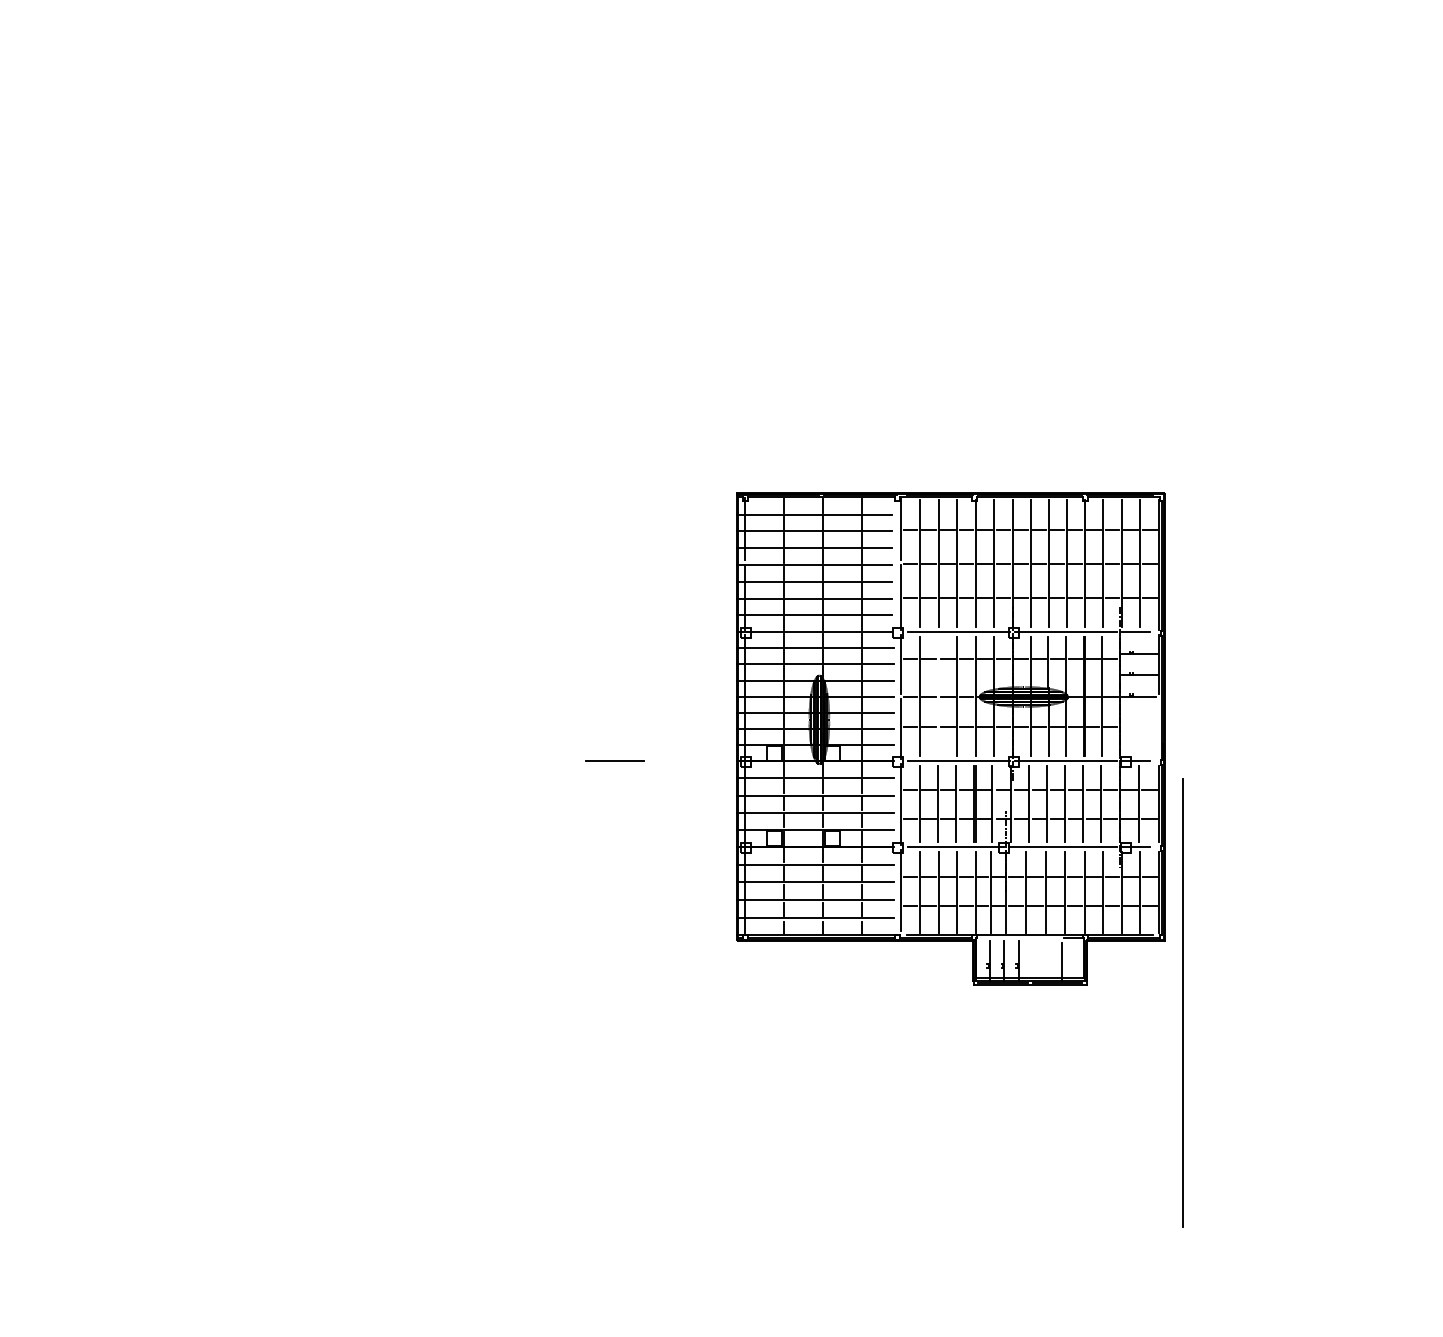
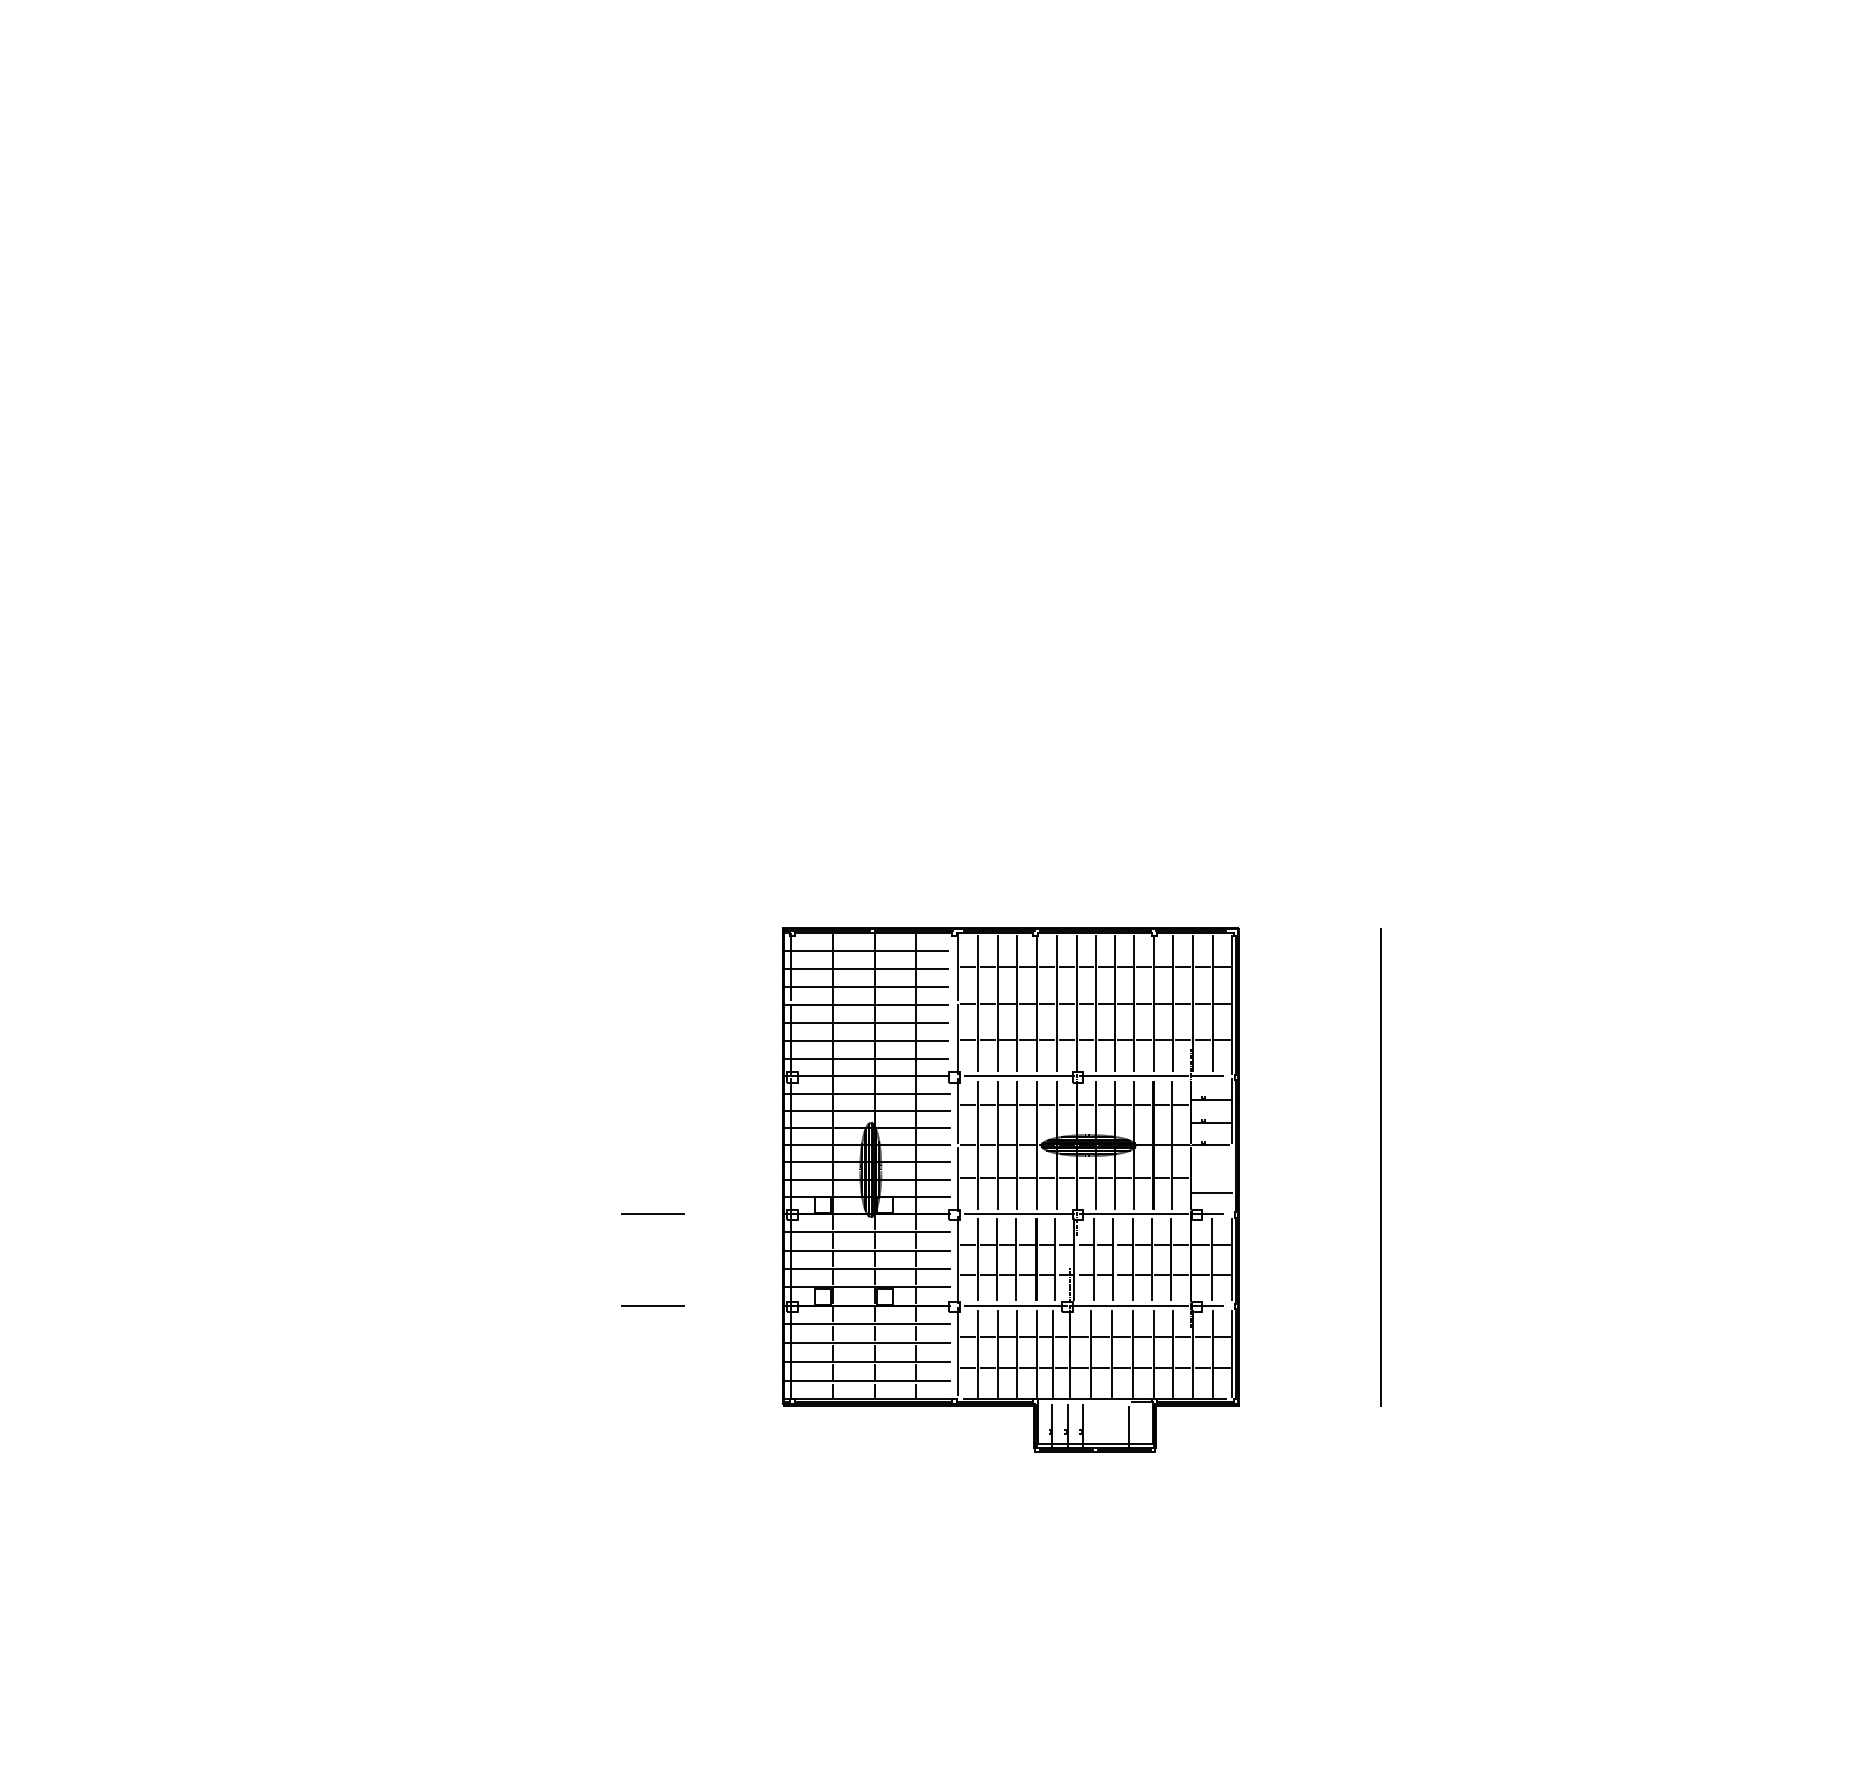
line: (938, 695) -> (997, 1144), added
line: (1140, 741) -> (1212, 1192), added
line: (615, 847) -> (653, 1305), added
line: (1182, 1003) -> (1380, 1167), moved

